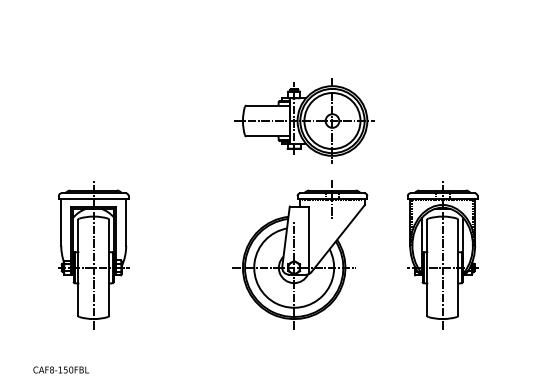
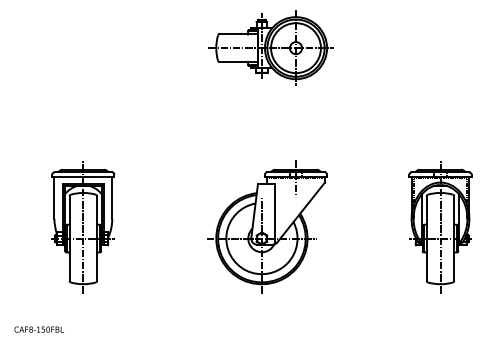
part: (304, 120) -> (271, 47), moved
part: (442, 255) -> (440, 227), moved
text: (60, 369) -> (38, 329), moved

